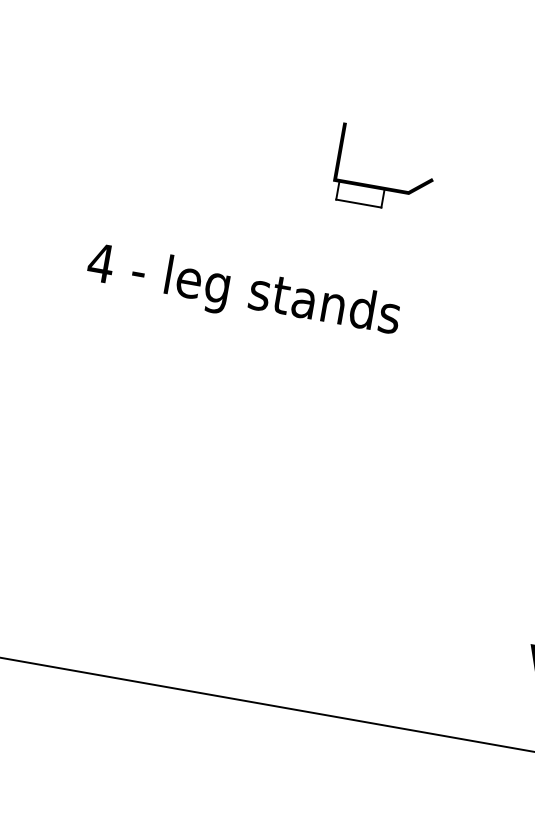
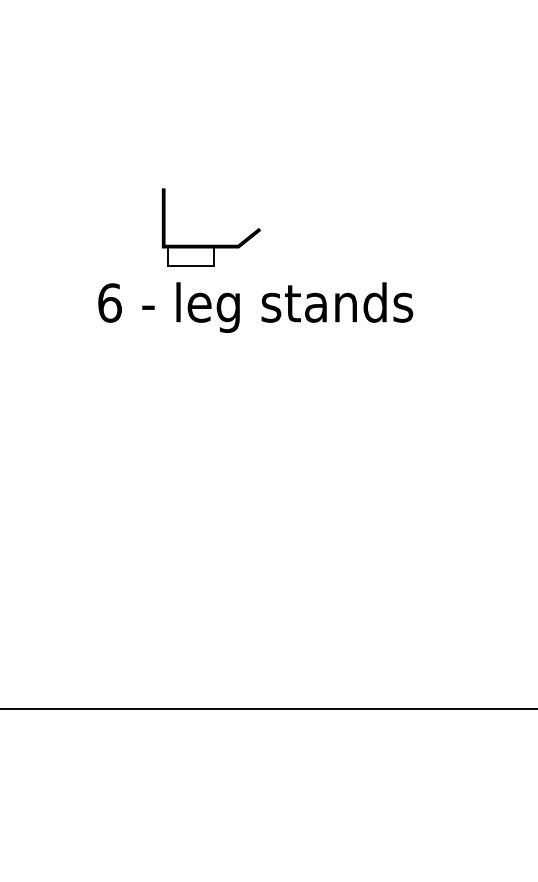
part: (381, 186) -> (210, 244), moved
text: (100, 262) -> (109, 302), 4 -> 6

